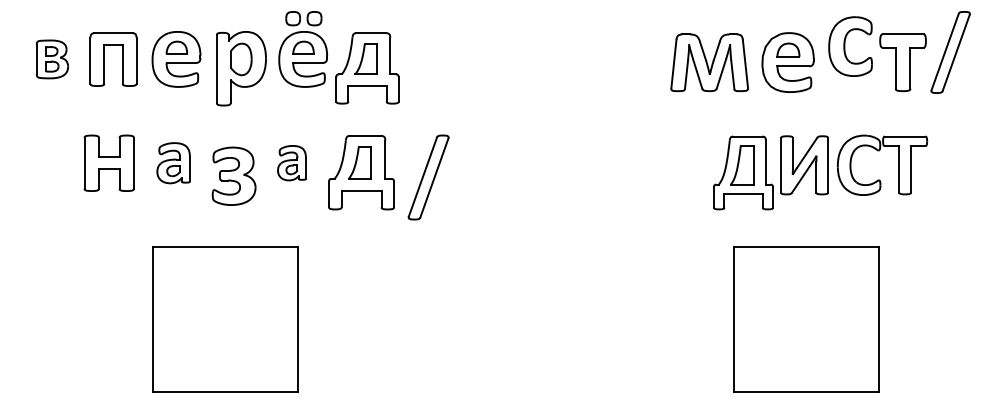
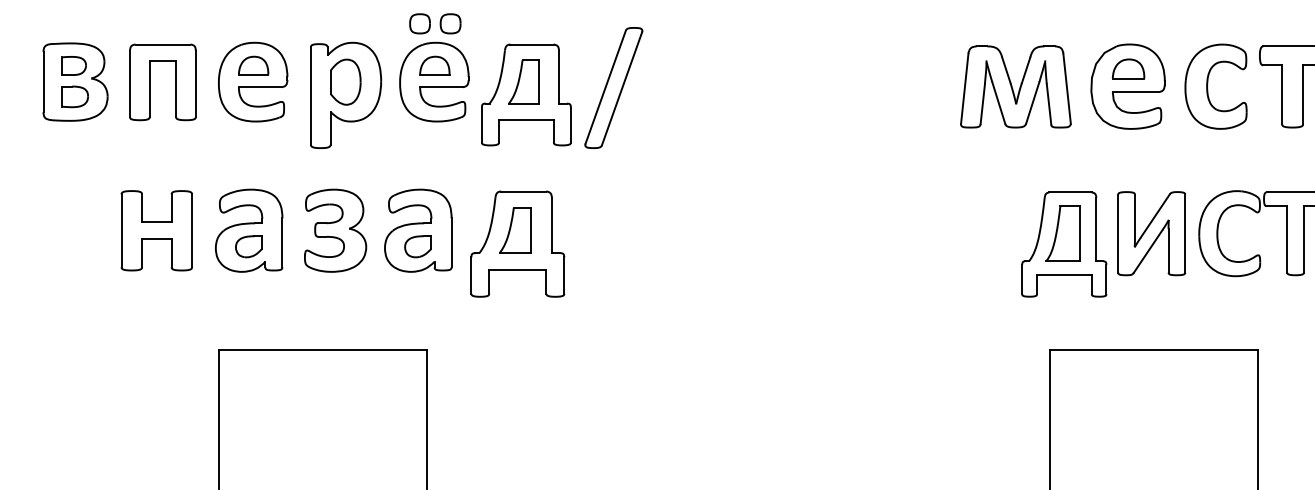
part: (850, 46) -> (1215, 86), moved
part: (52, 59) -> (75, 82), size x1.43
part: (173, 162) -> (248, 229), size x1.43
part: (291, 162) -> (417, 229), size x1.67
part: (233, 175) -> (334, 229), moved
part: (428, 177) -> (613, 87), moved

